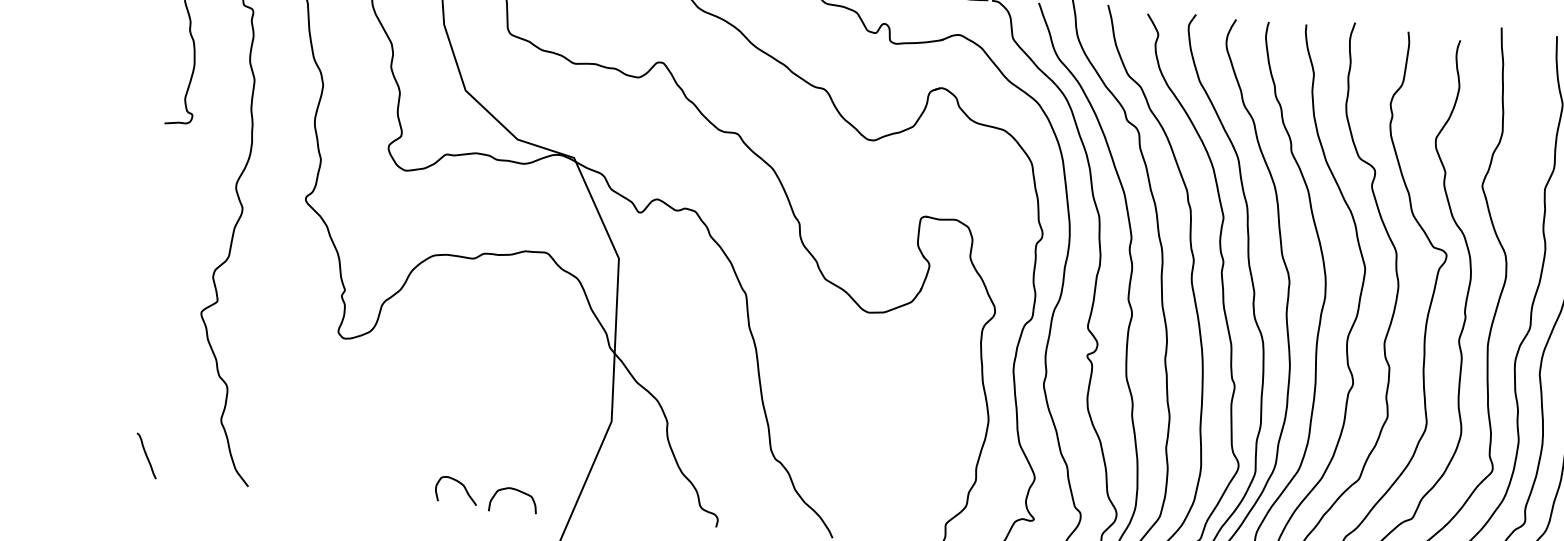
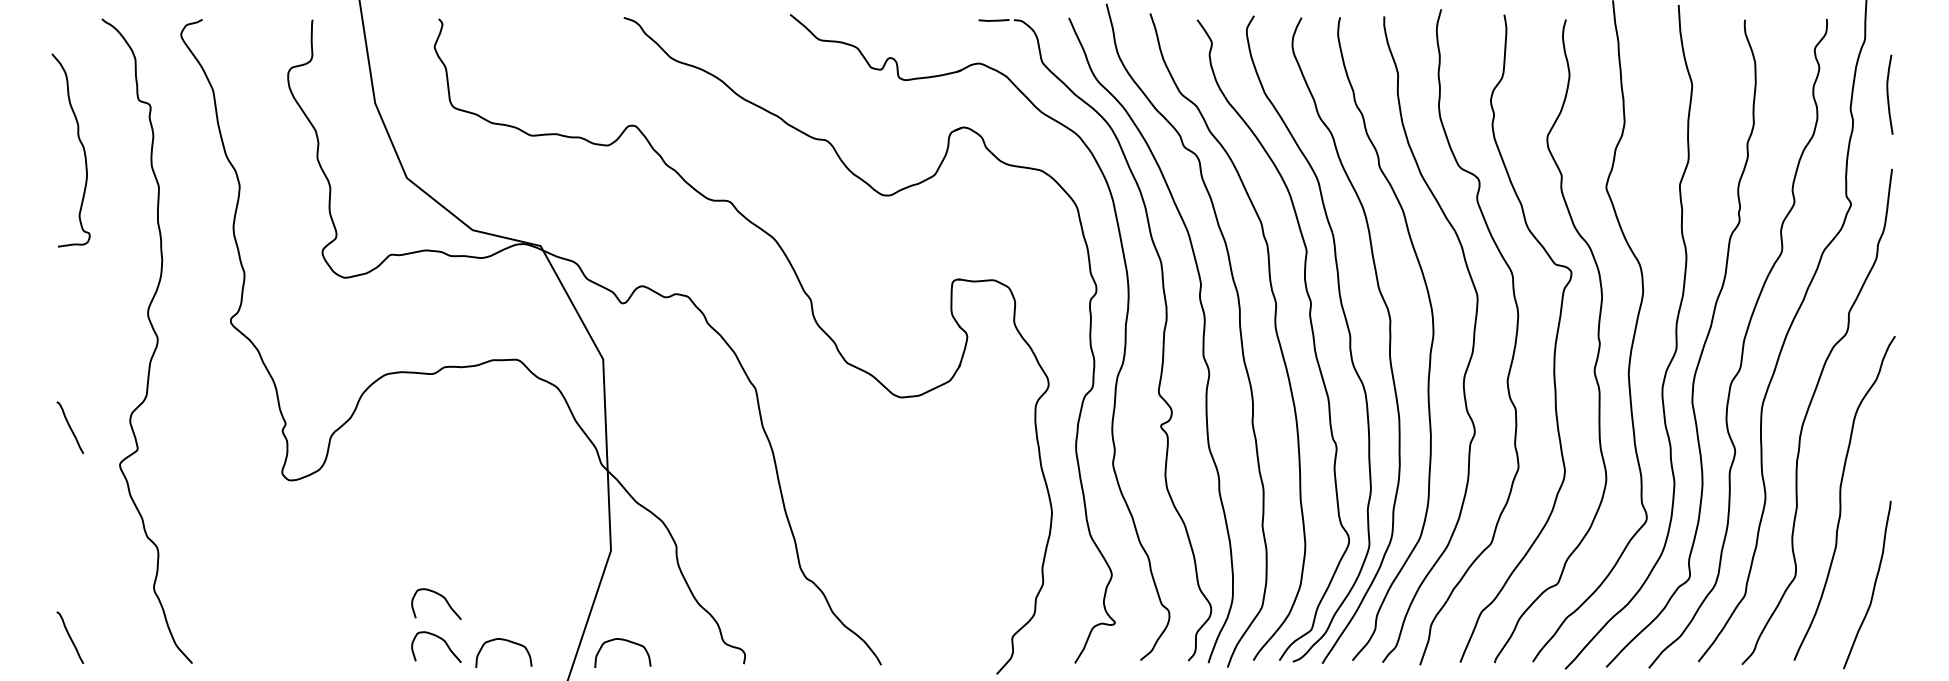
curve: (162, 277) -> (70, 427), added
curve: (463, 447) -> (440, 596), added
curve: (617, 499) -> (625, 641), added

